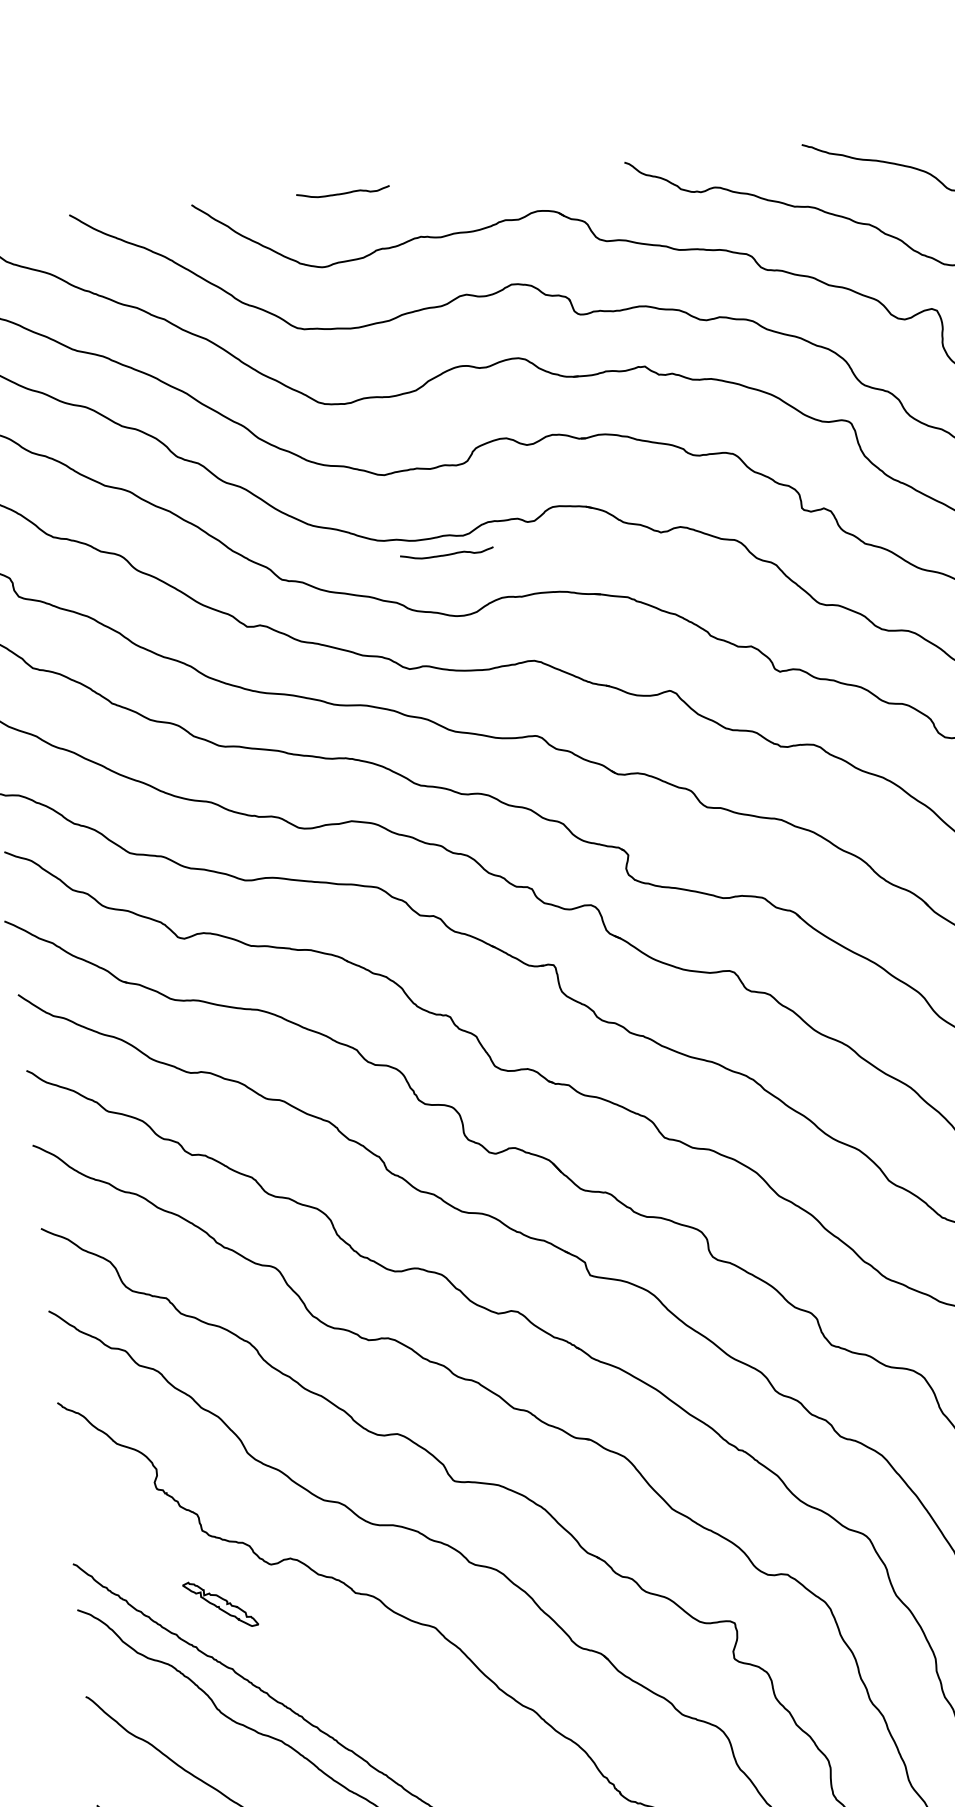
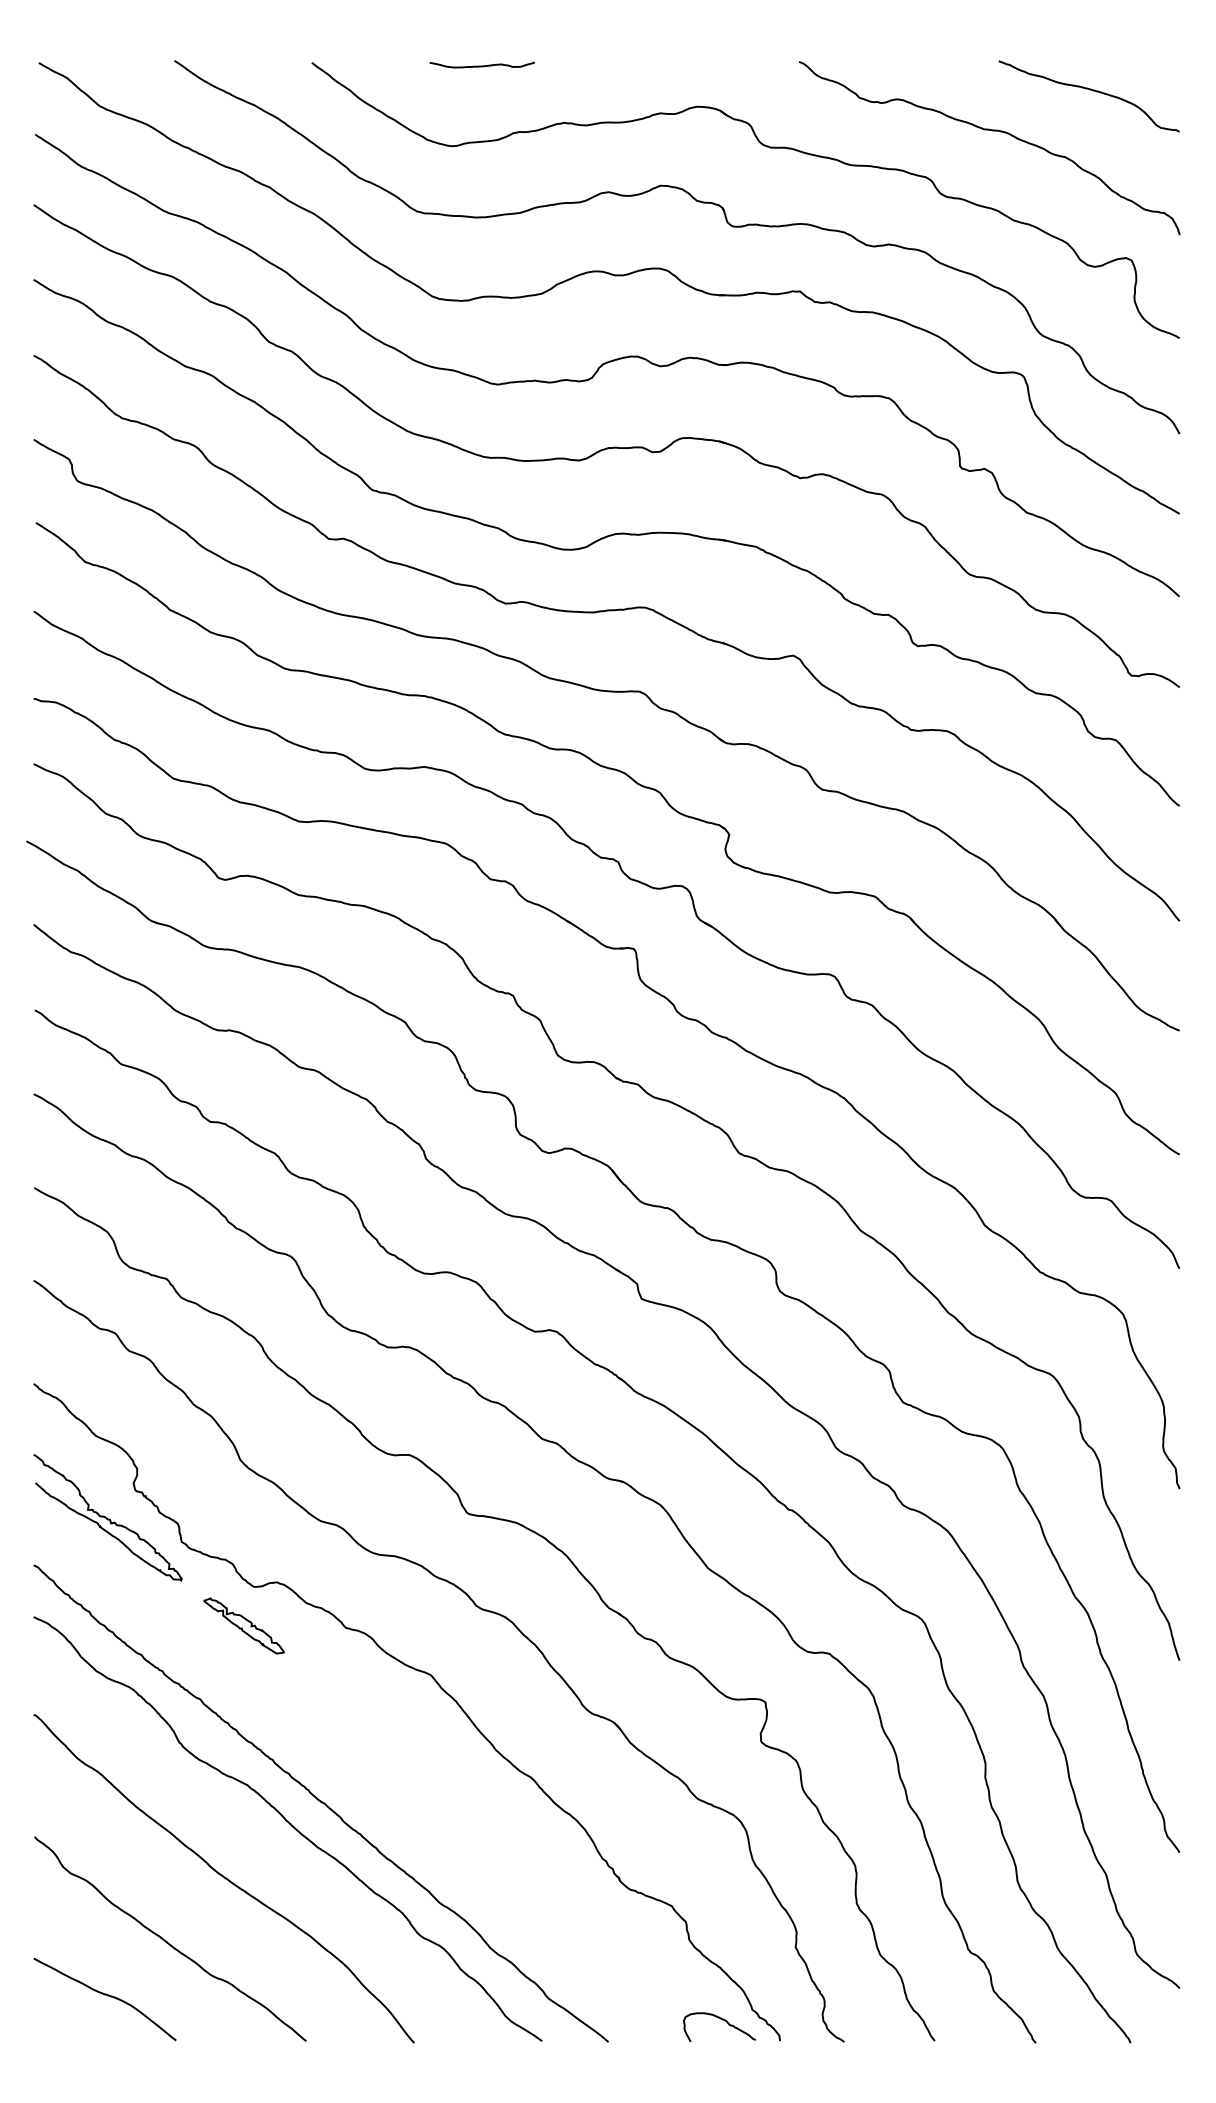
curve: (446, 554) -> (558, 479), removed
curve: (134, 1515) -> (107, 1517), added
part: (220, 1603) -> (243, 1625), moved

